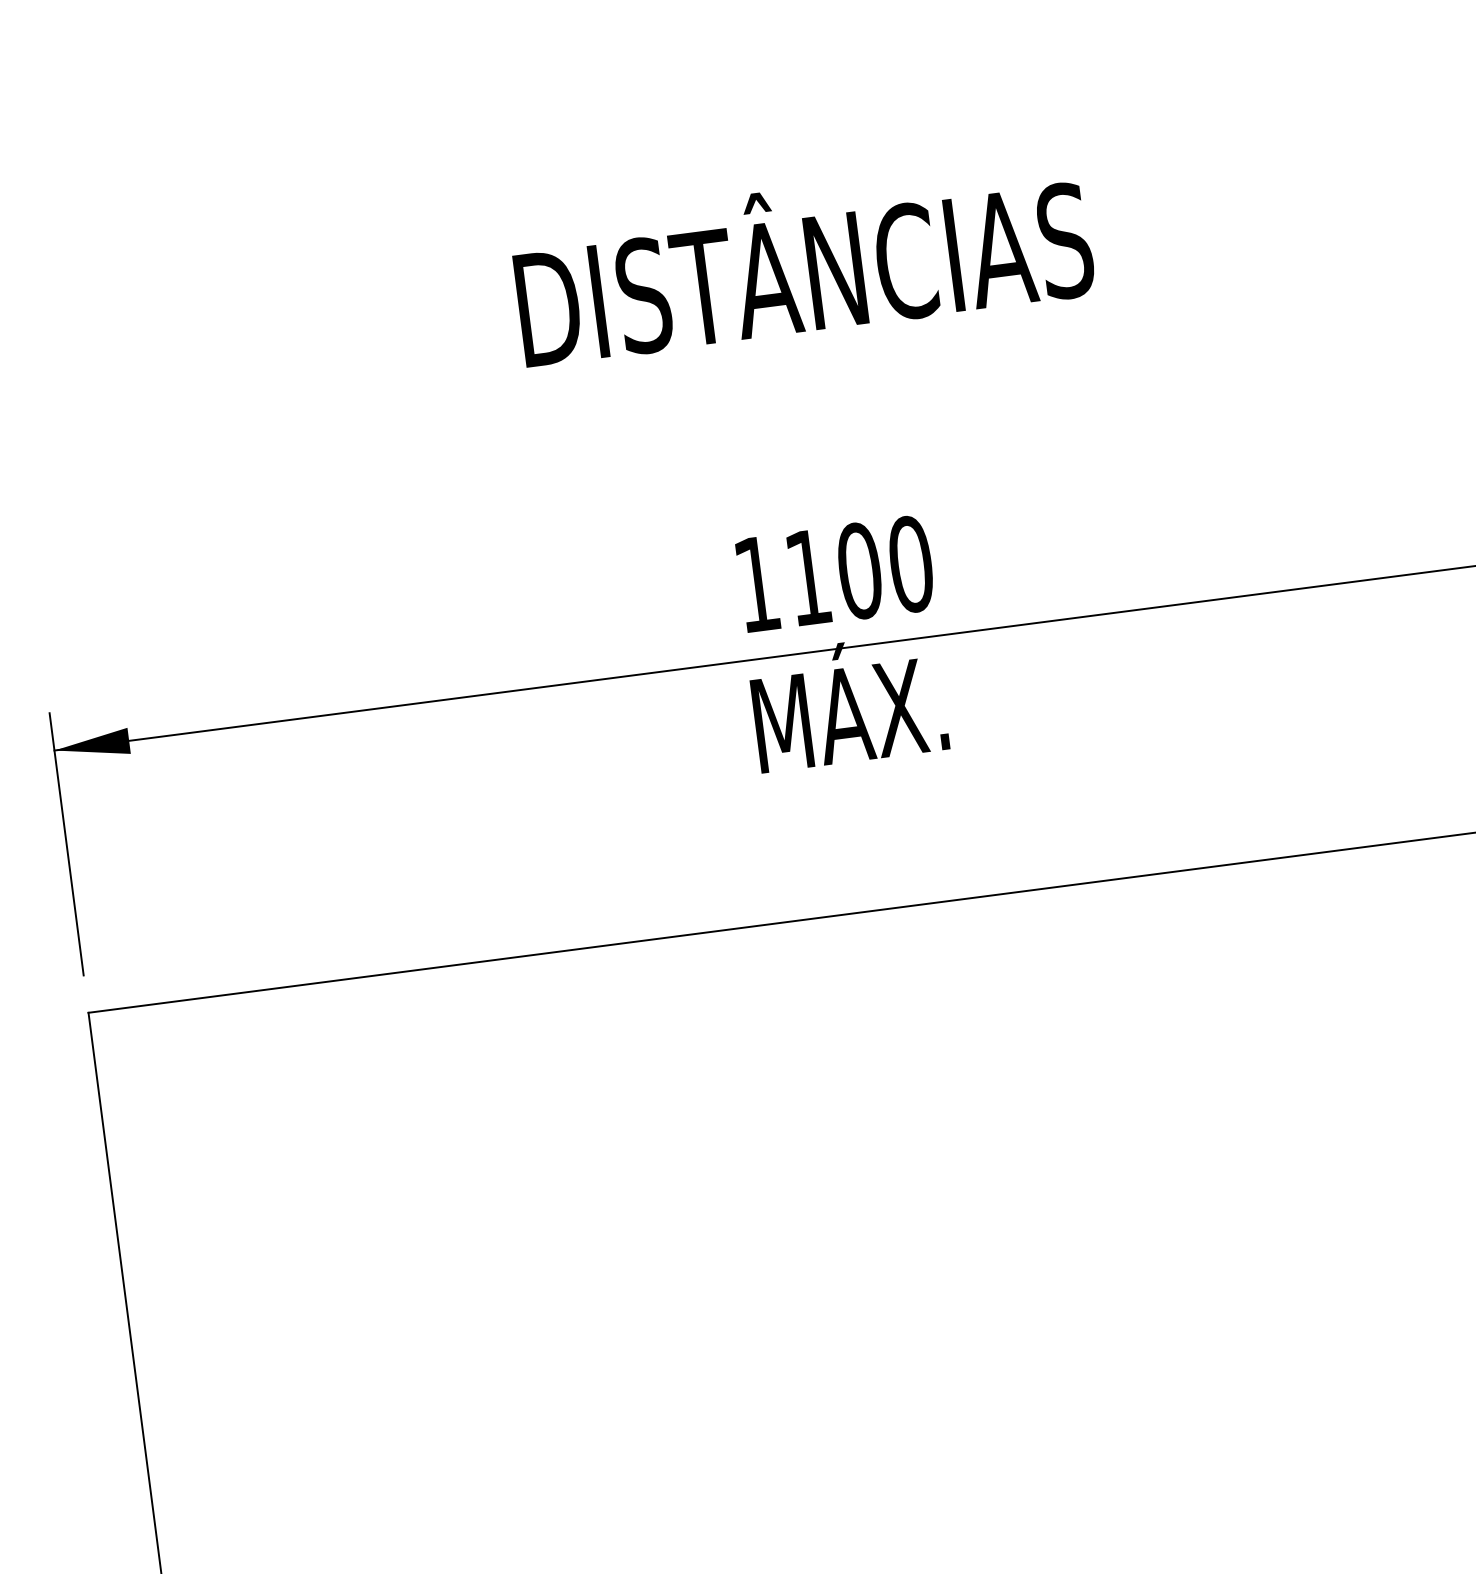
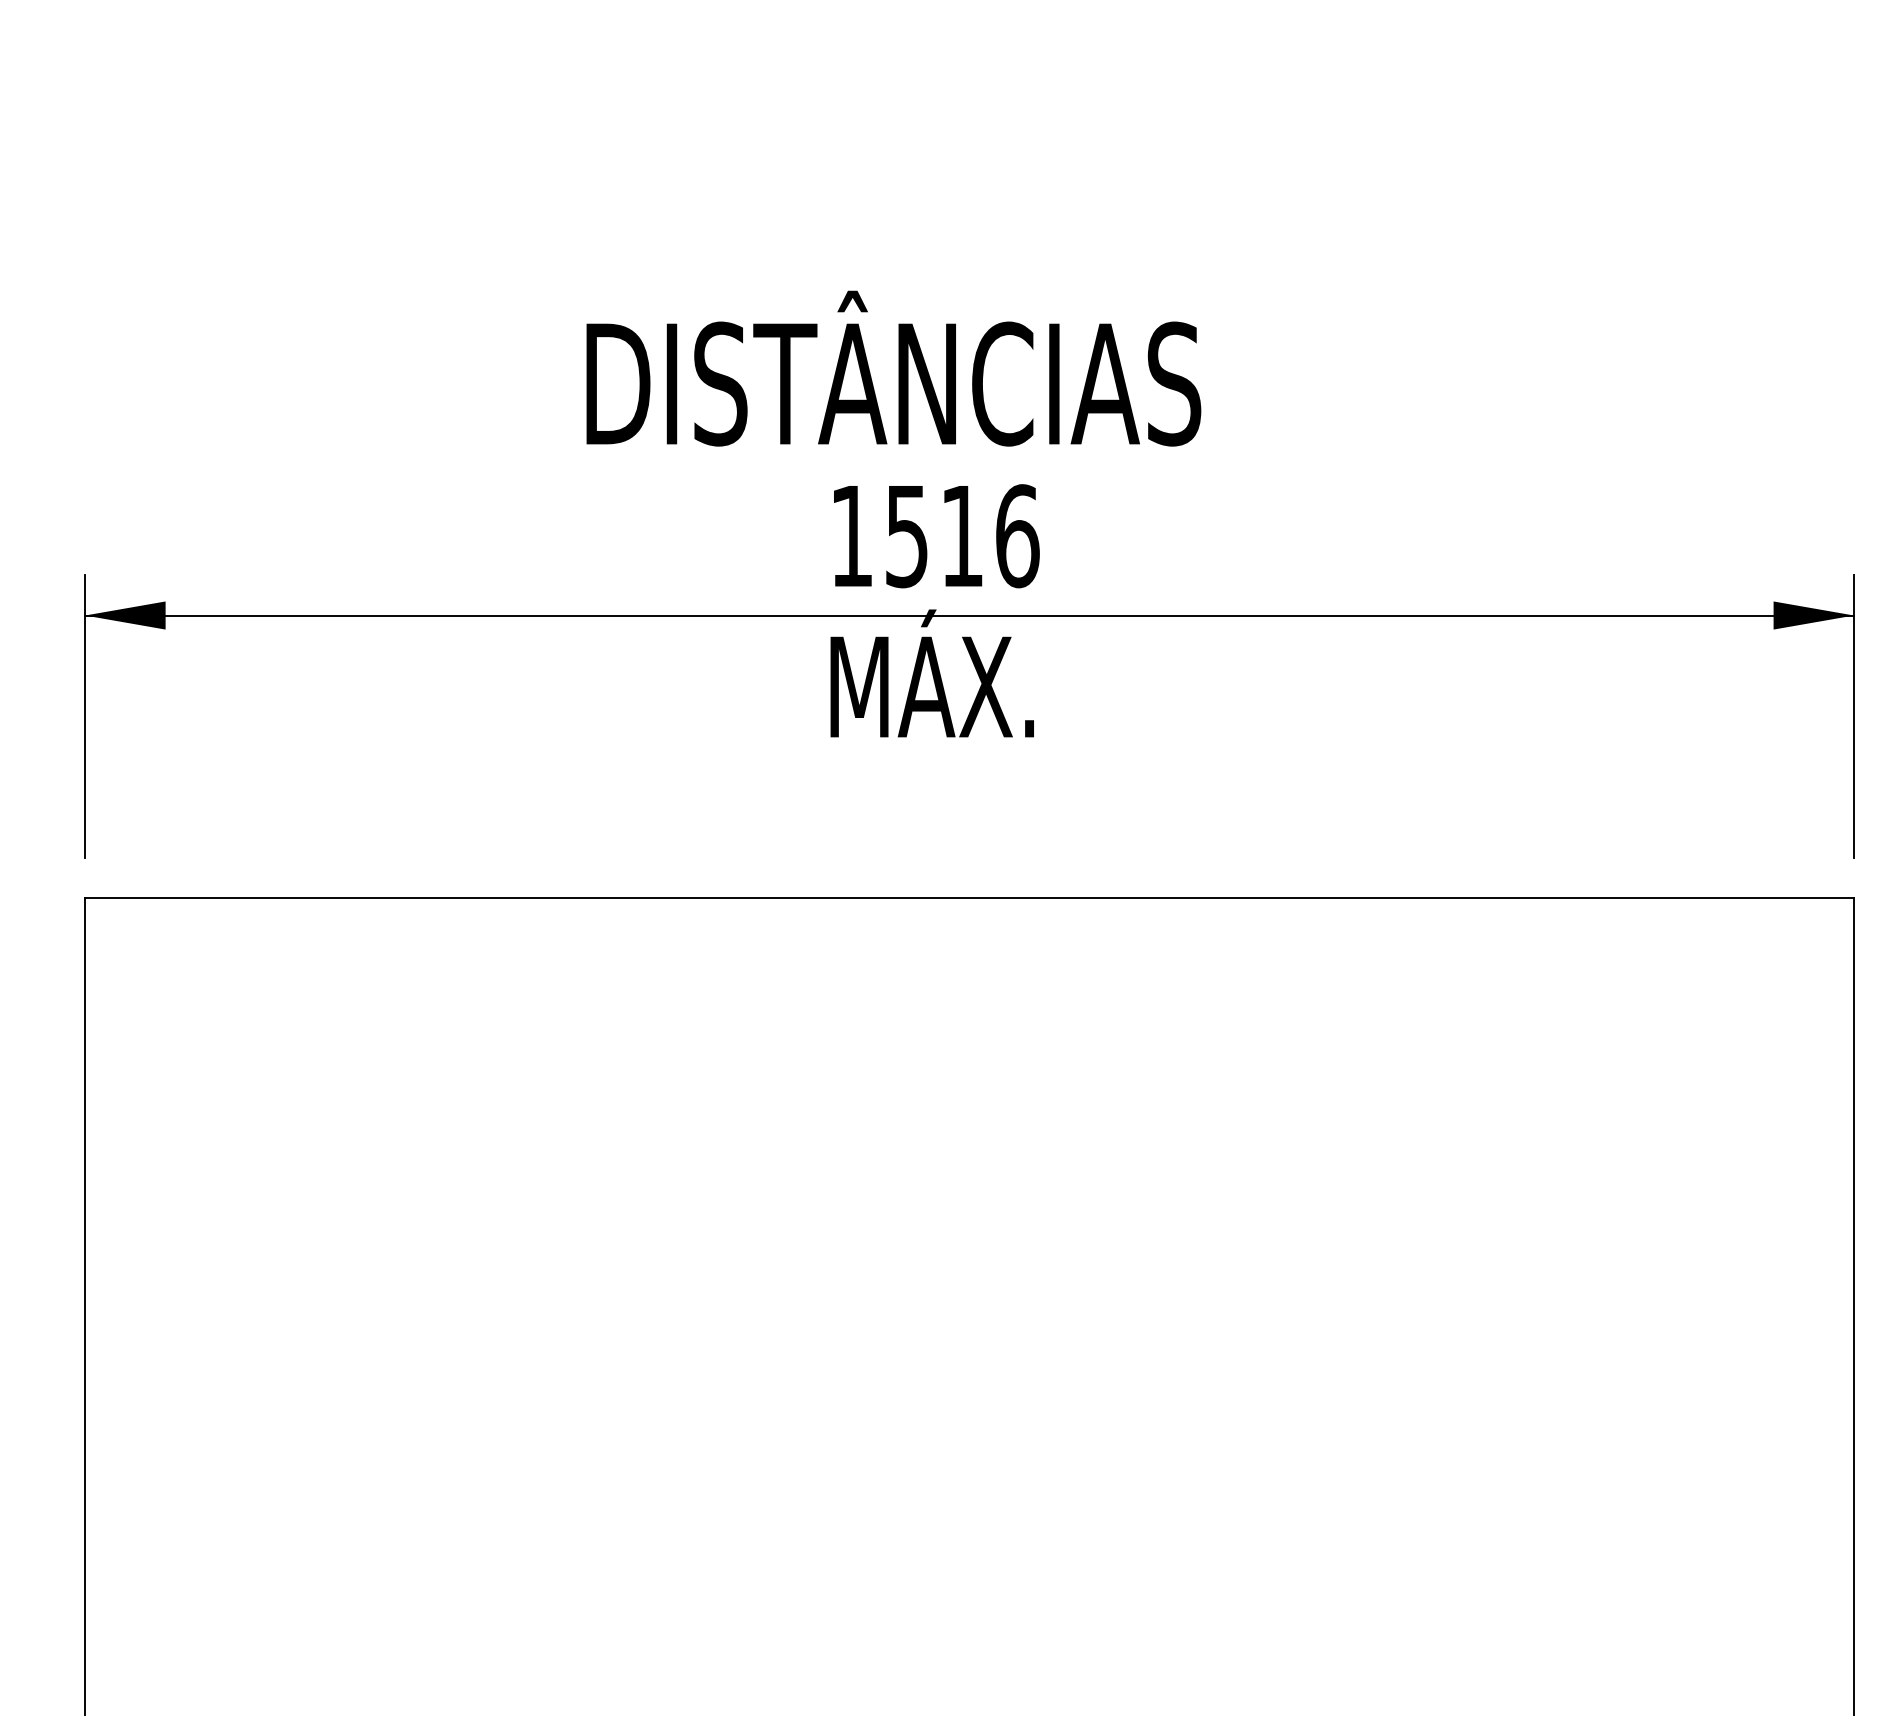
text: (802, 260) -> (893, 368), moved
text: (859, 571) -> (962, 536), 1100 -> 1516

